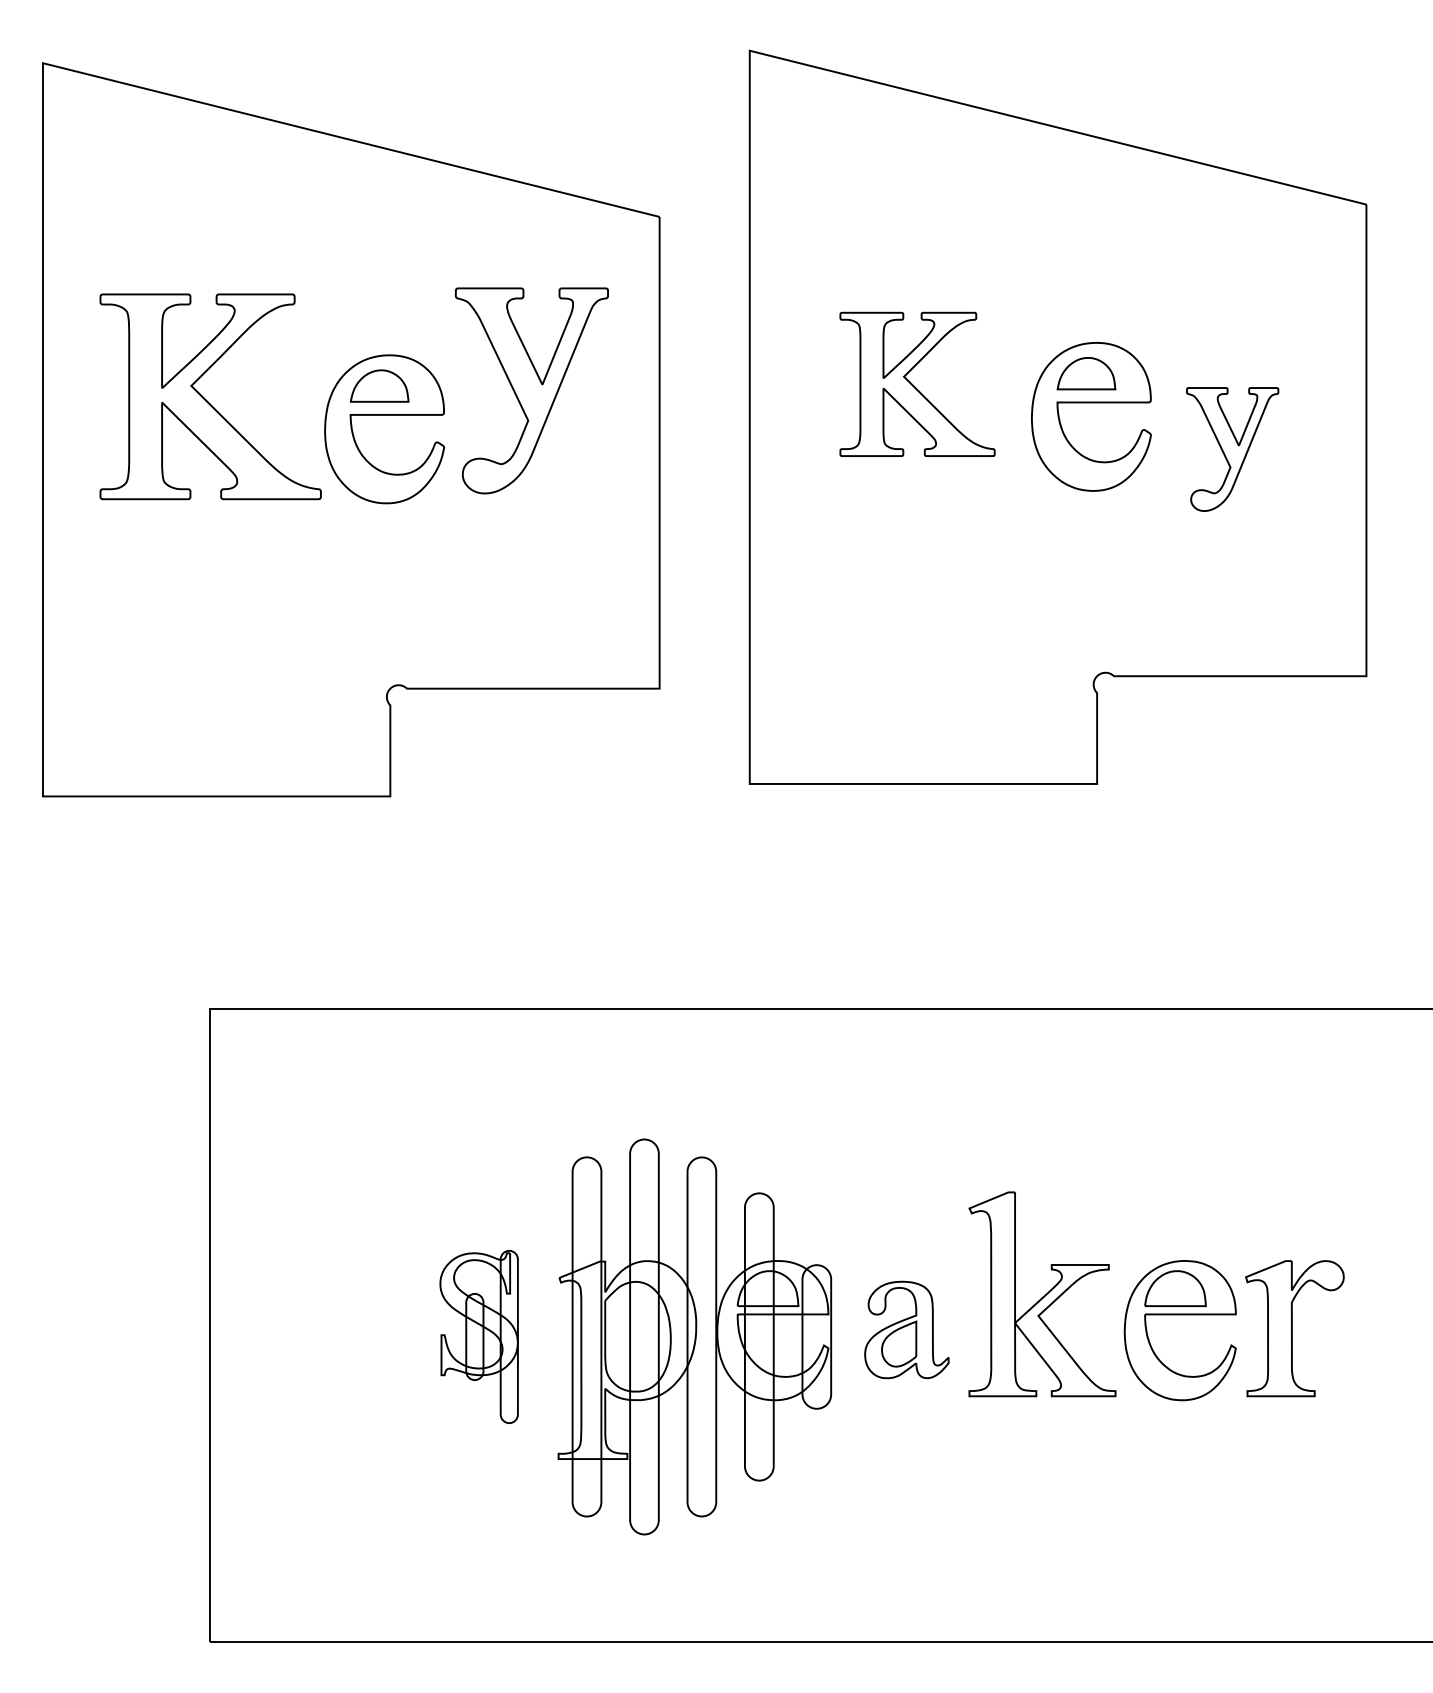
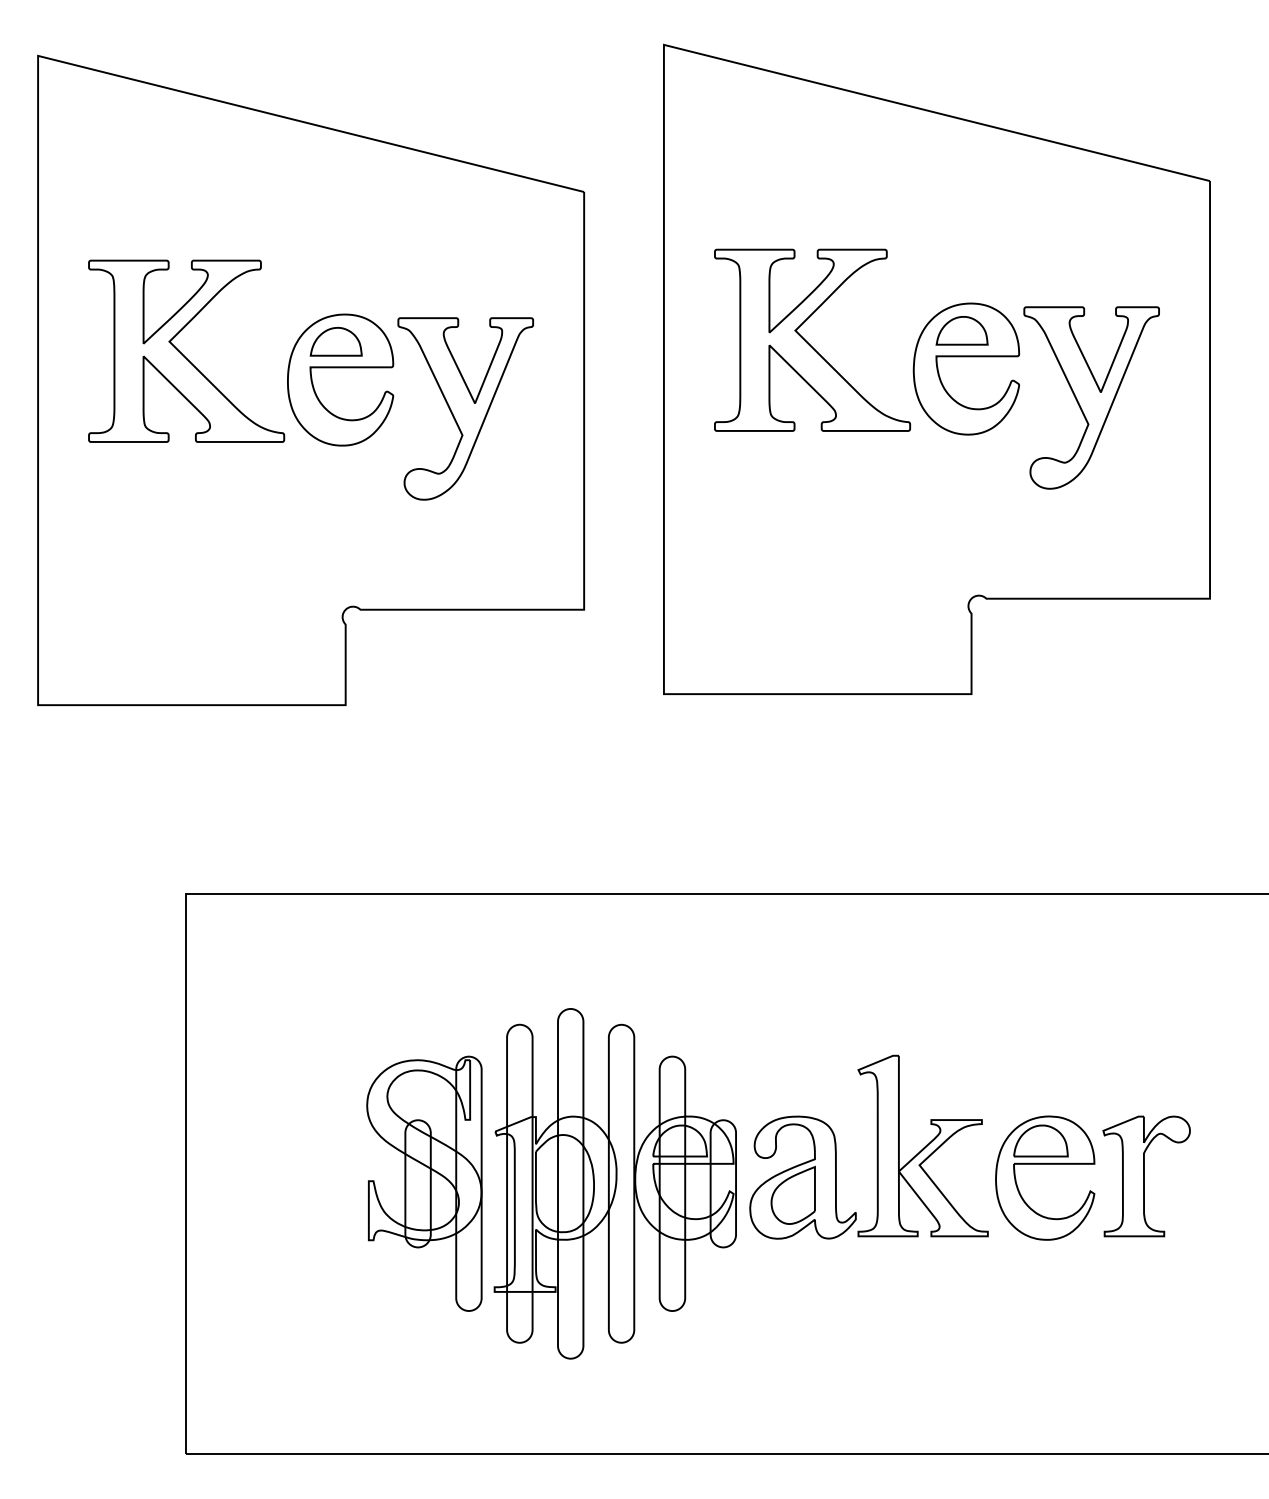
part: (917, 384) -> (812, 340), size x1.43
part: (531, 390) -> (465, 408), moved
part: (1232, 449) -> (1091, 397), size x1.67
part: (906, 1329) -> (802, 1177), size x1.43
part: (478, 1336) -> (423, 1183), size x1.67

